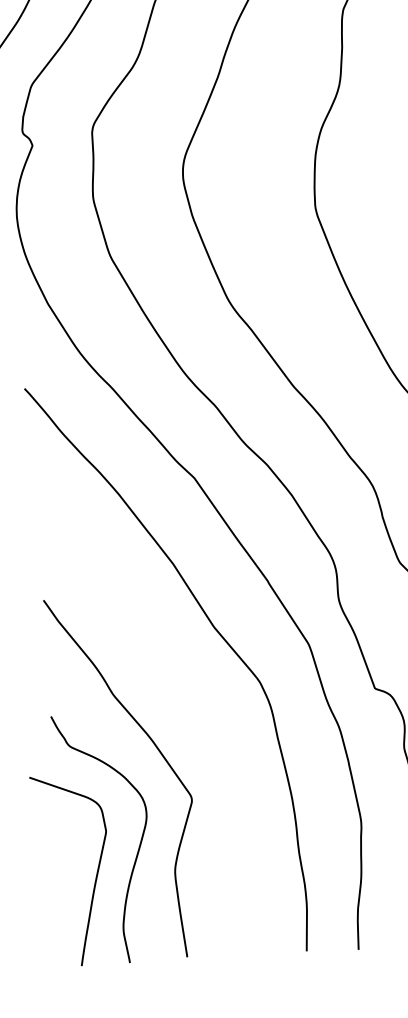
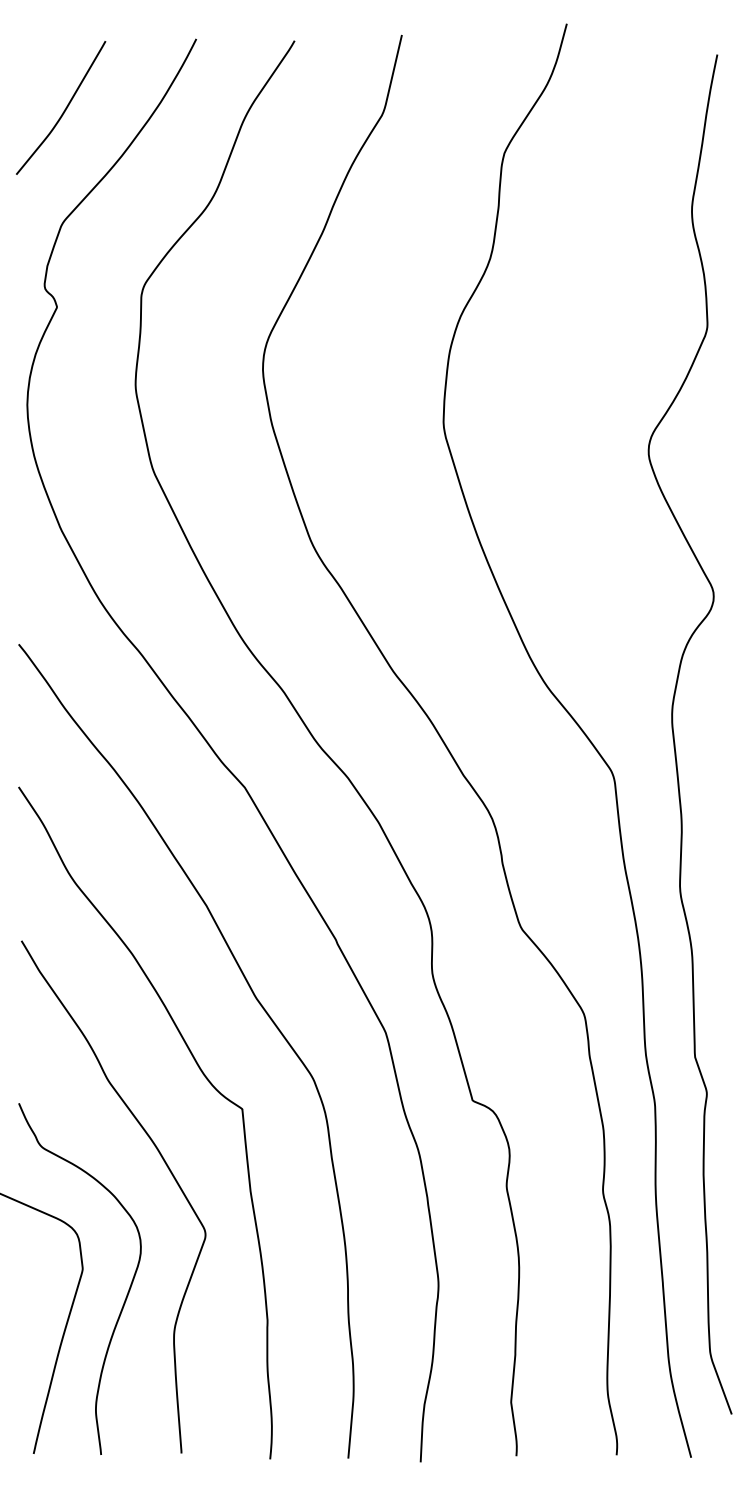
curve: (182, 688) -> (205, 1078), added

